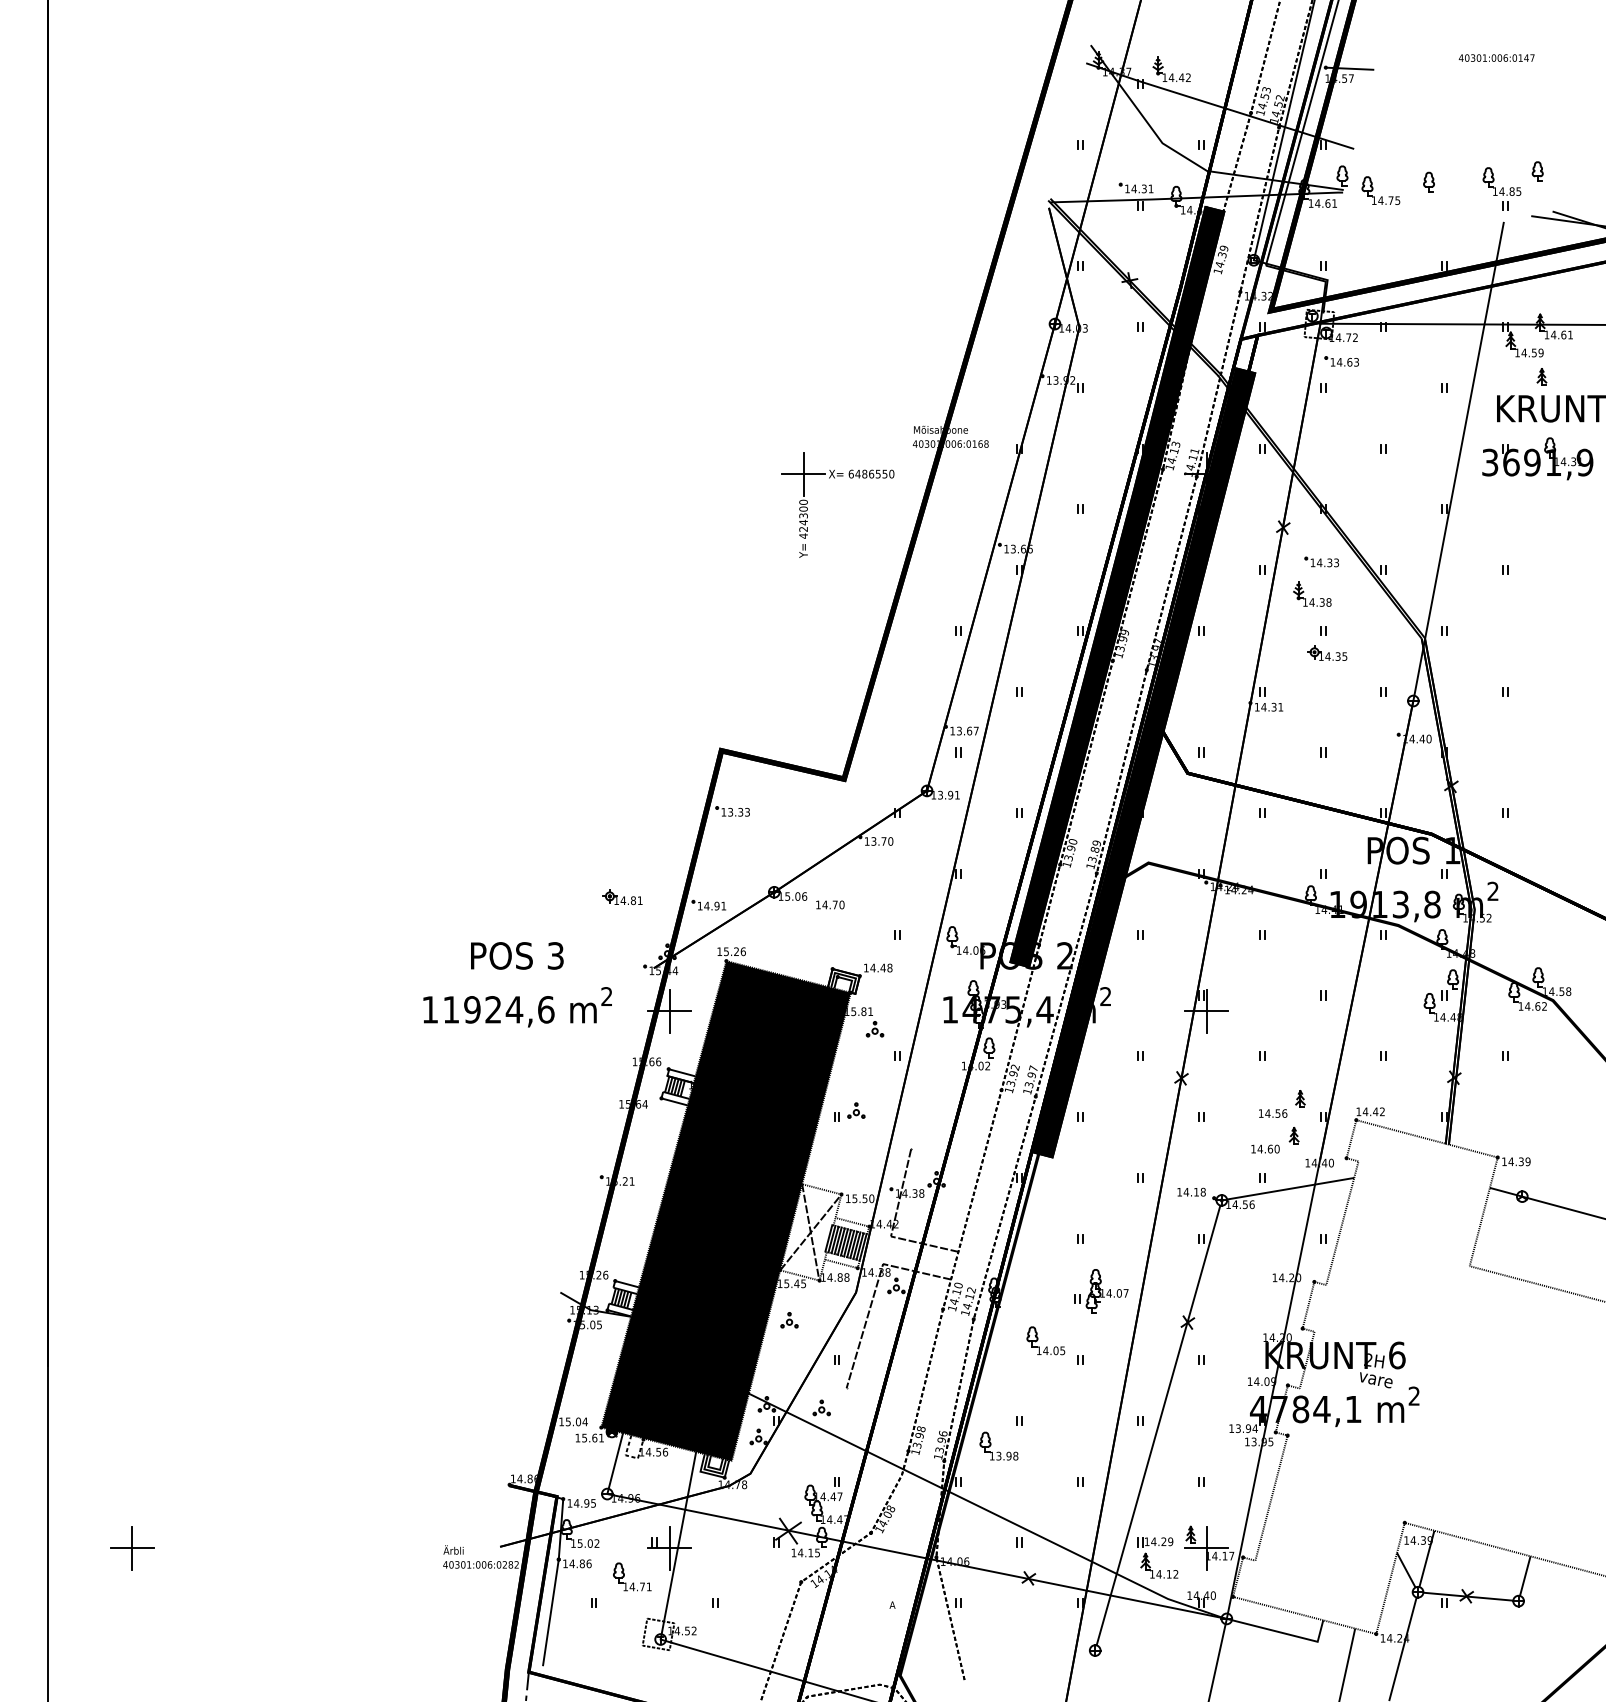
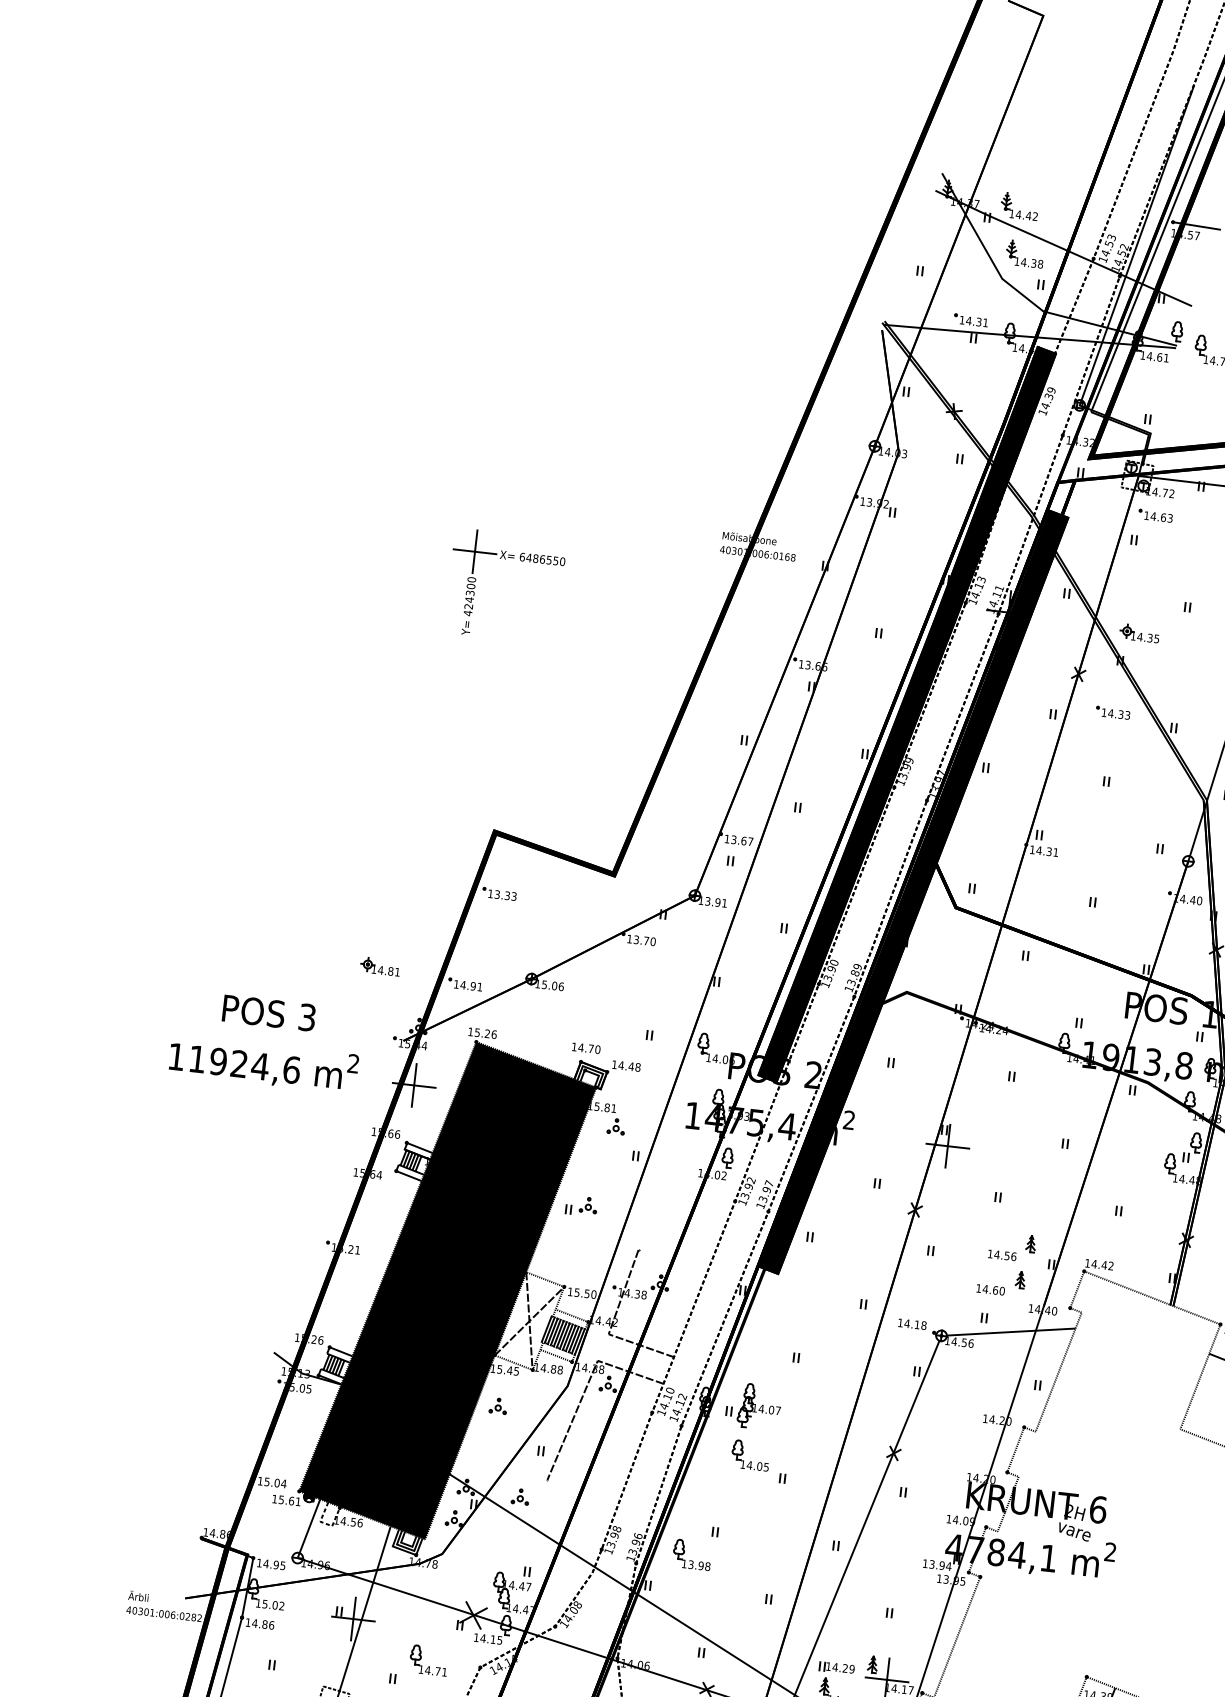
part: (834, 478) -> (505, 559), moved
part: (1312, 593) -> (1025, 253), moved
part: (1327, 652) -> (1140, 632), moved
text: (830, 904) -> (586, 1047), moved
part: (1101, 1291) -> (754, 1406), moved
part: (633, 1582) -> (429, 1666), moved

